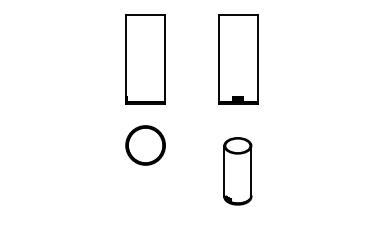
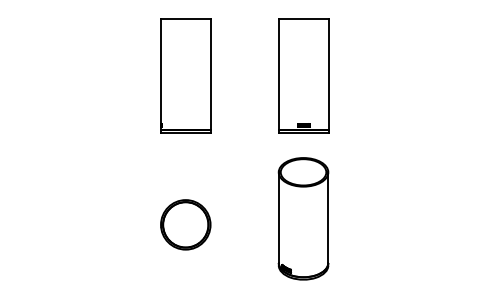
part: (145, 145) -> (185, 224), moved
part: (237, 171) -> (303, 218), size x1.43

